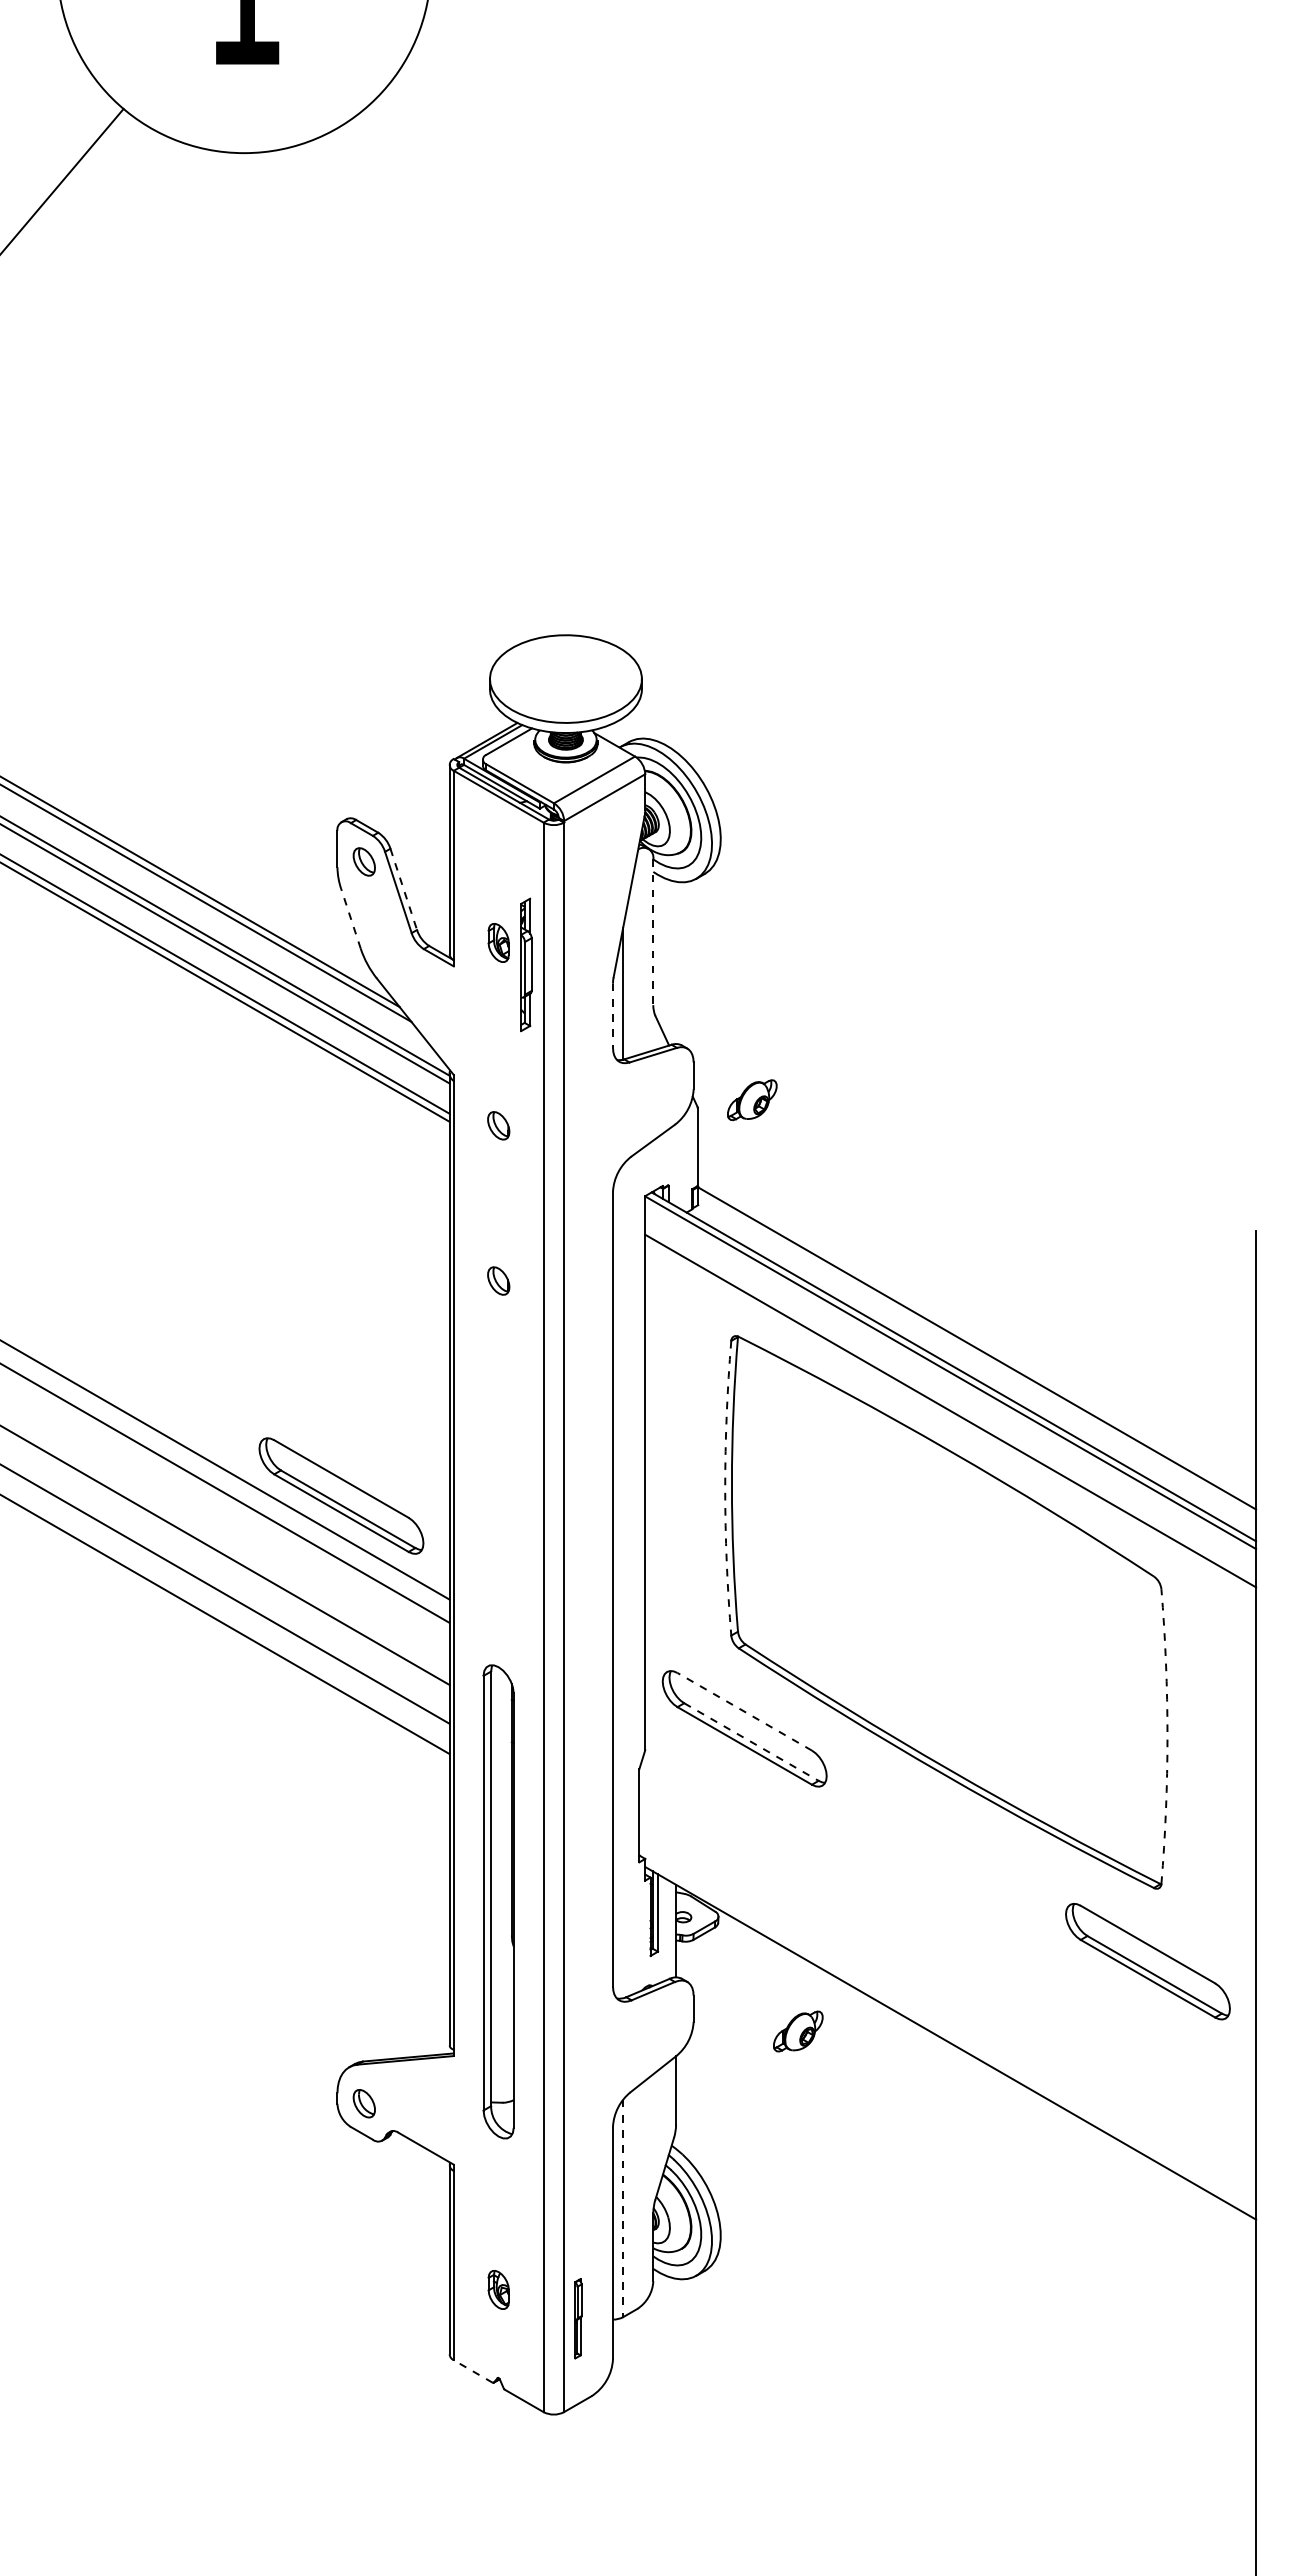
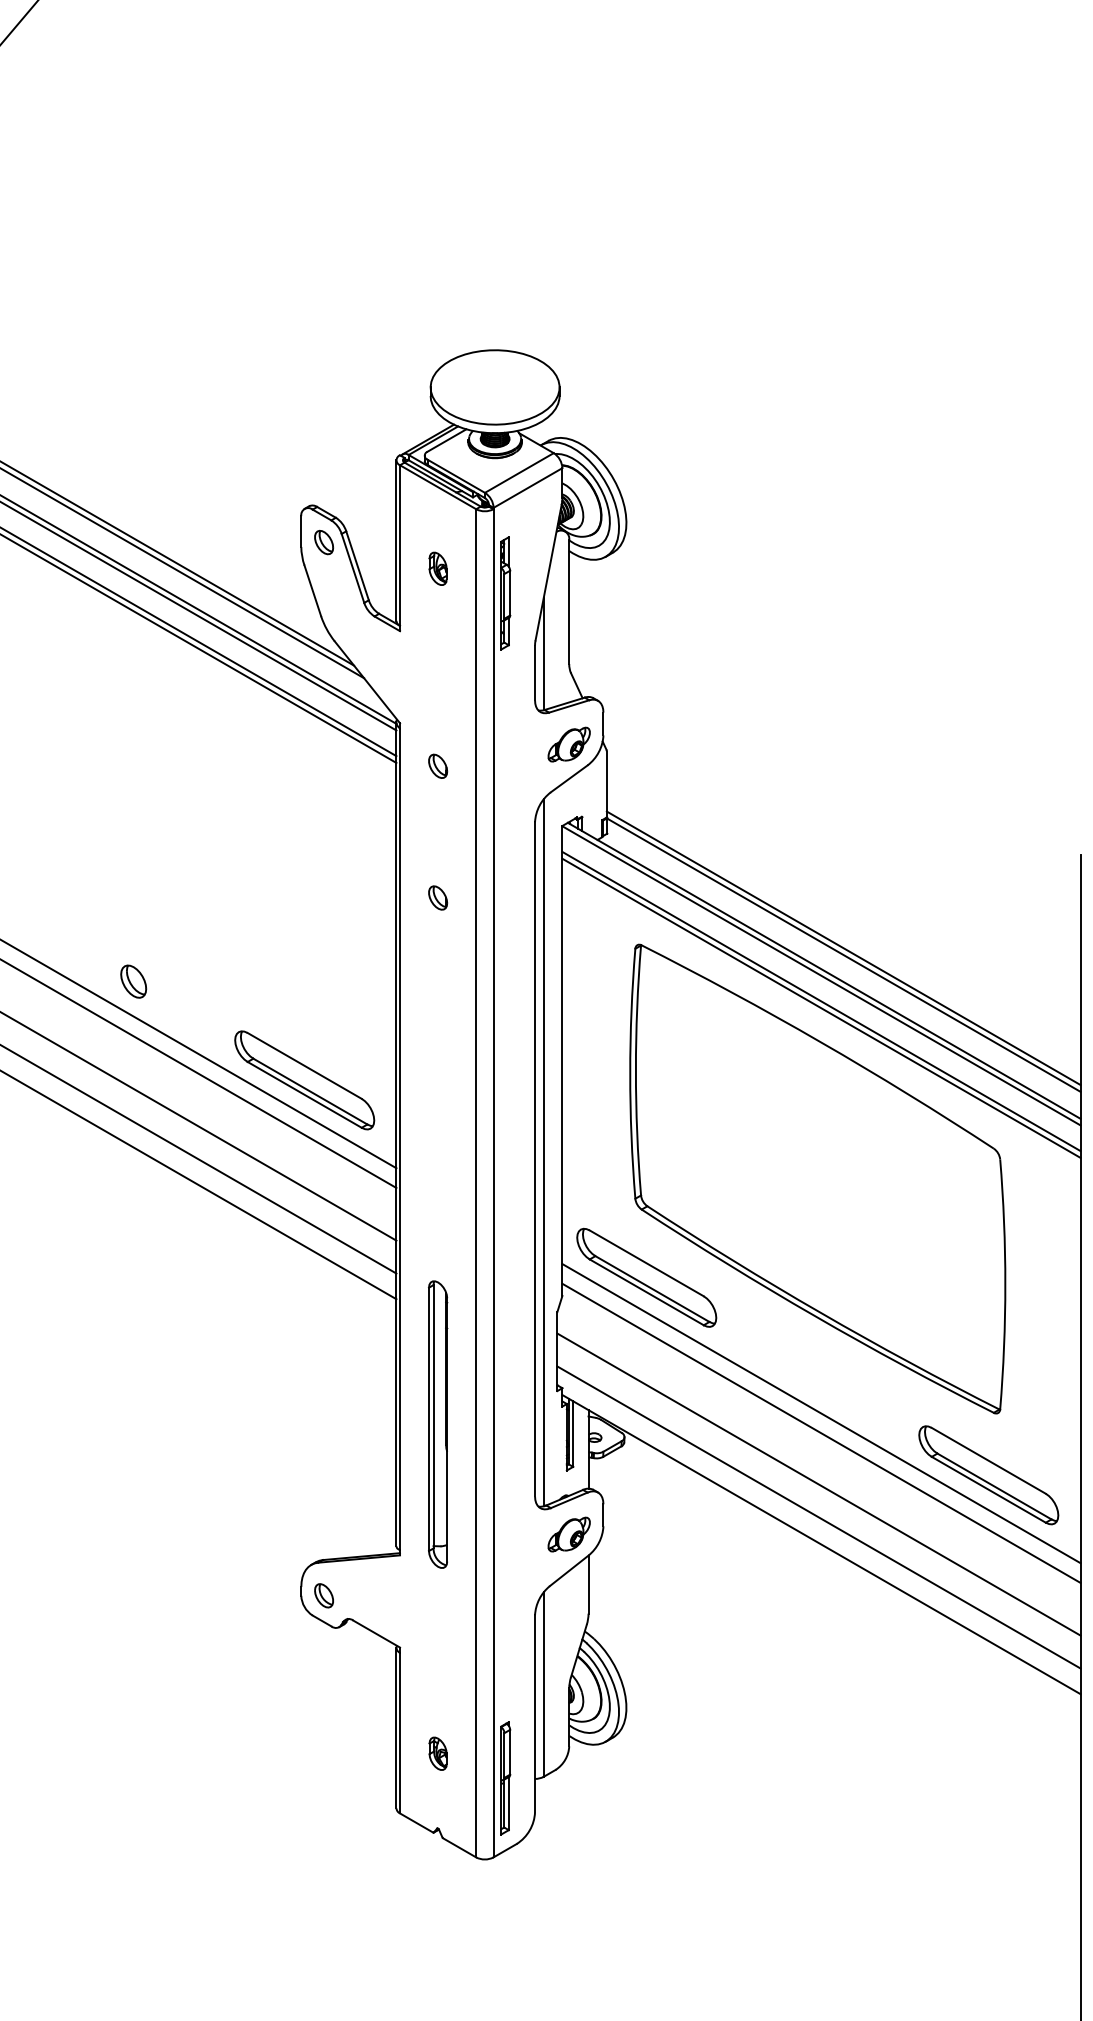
line: (403, 889) -> (357, 565), dashed -> solid
line: (350, 918) -> (312, 590), dashed -> solid
line: (653, 932) -> (569, 602), dashed -> solid
part: (498, 942) -> (437, 568), moved
part: (526, 964) -> (505, 593), moved
line: (613, 1016) -> (535, 673), dashed -> solid
part: (752, 1100) -> (569, 744), moved
line: (976, 1340) -> (843, 948), added
part: (139, 1379) -> (133, 981), added
line: (950, 1402) -> (821, 1001), added
arc: (725, 1488) -> (630, 1073), dashed -> solid
line: (623, 1581) -> (543, 1152), added
line: (744, 1711) -> (646, 1263), dashed -> solid
arc: (1167, 1736) -> (1005, 1284), dashed -> solid
line: (751, 1742) -> (652, 1289), dashed -> solid
line: (950, 1888) -> (821, 1413), added
part: (498, 1901) -> (437, 1424), size x0.71
line: (950, 1911) -> (821, 1432), added
line: (947, 1972) -> (818, 1484), added
line: (947, 2011) -> (818, 1517), added
part: (798, 2031) -> (569, 1534), moved
line: (623, 2208) -> (543, 1684), dashed -> solid
part: (578, 2318) -> (505, 1777), size x1.67
line: (472, 2371) -> (415, 1822), dashed -> solid

